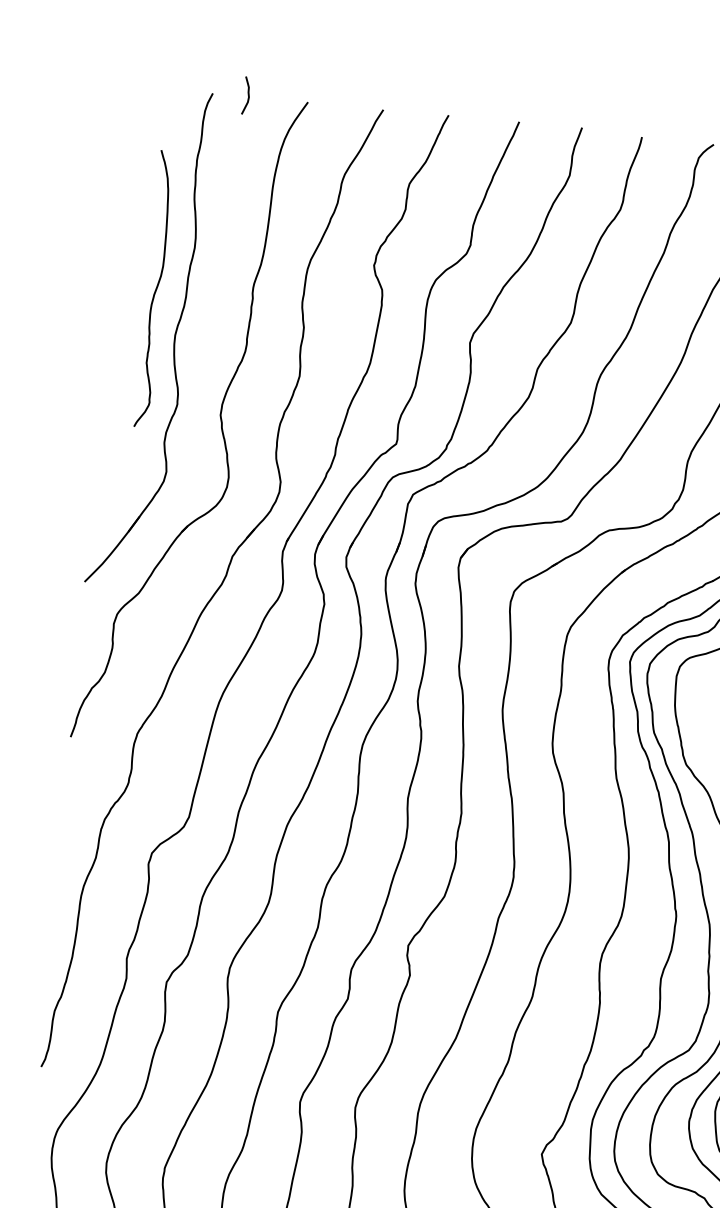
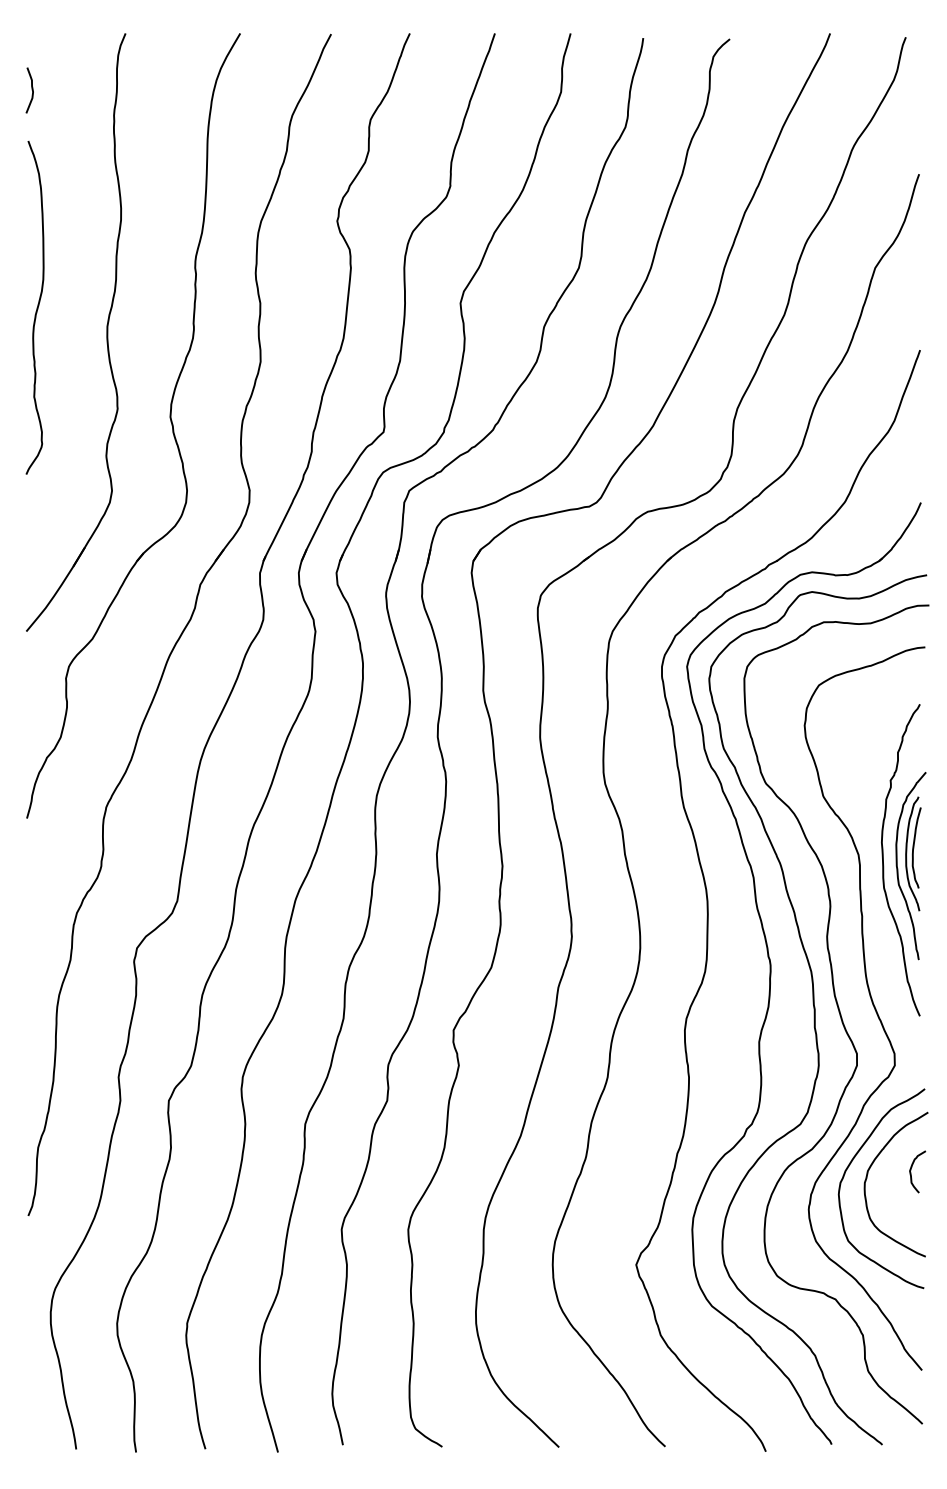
curve: (247, 95) -> (31, 90), moved
curve: (155, 288) -> (36, 307), moved

